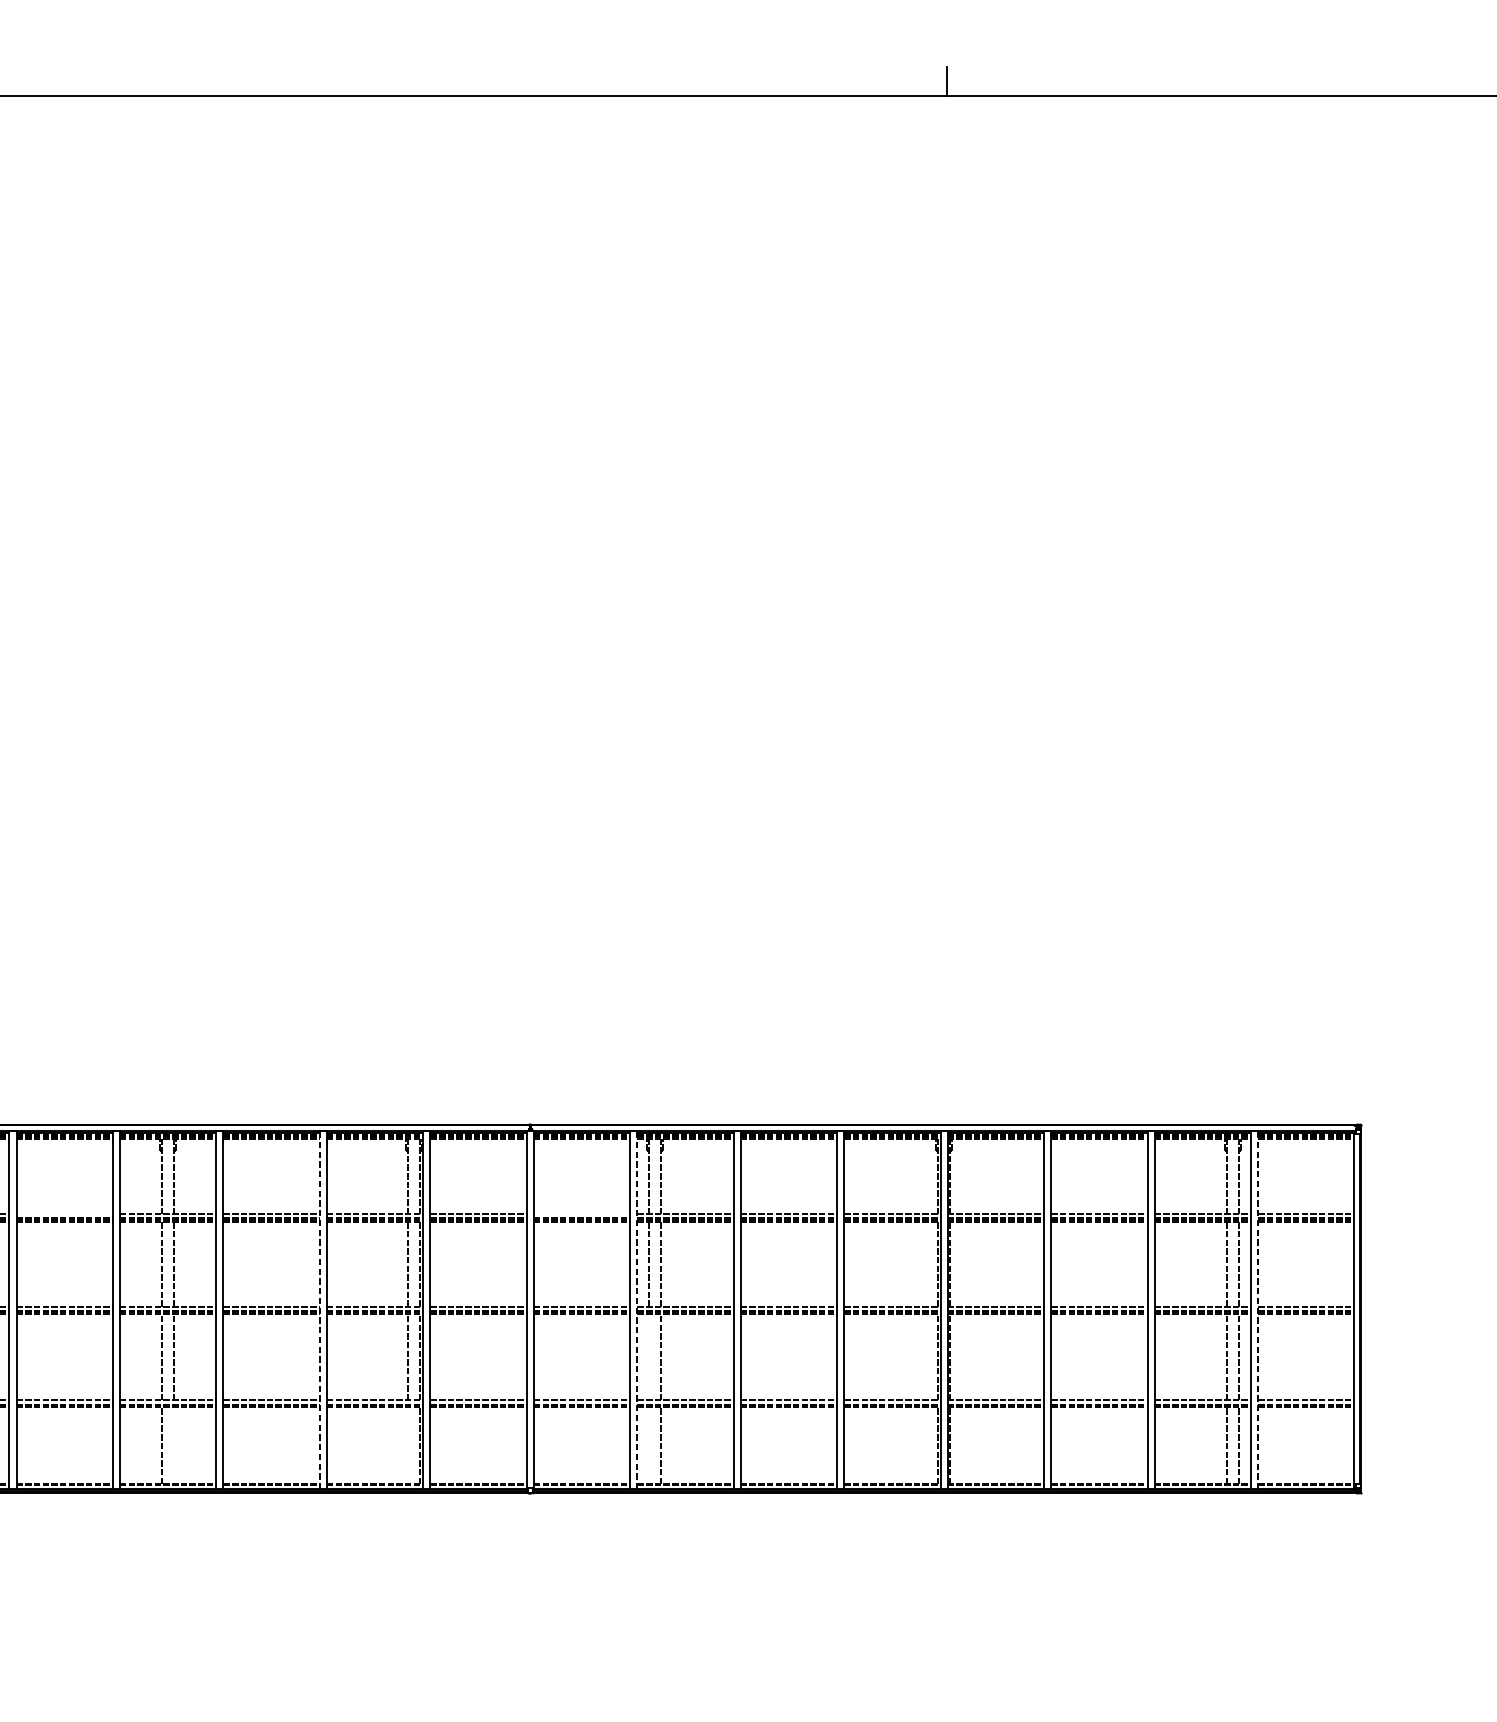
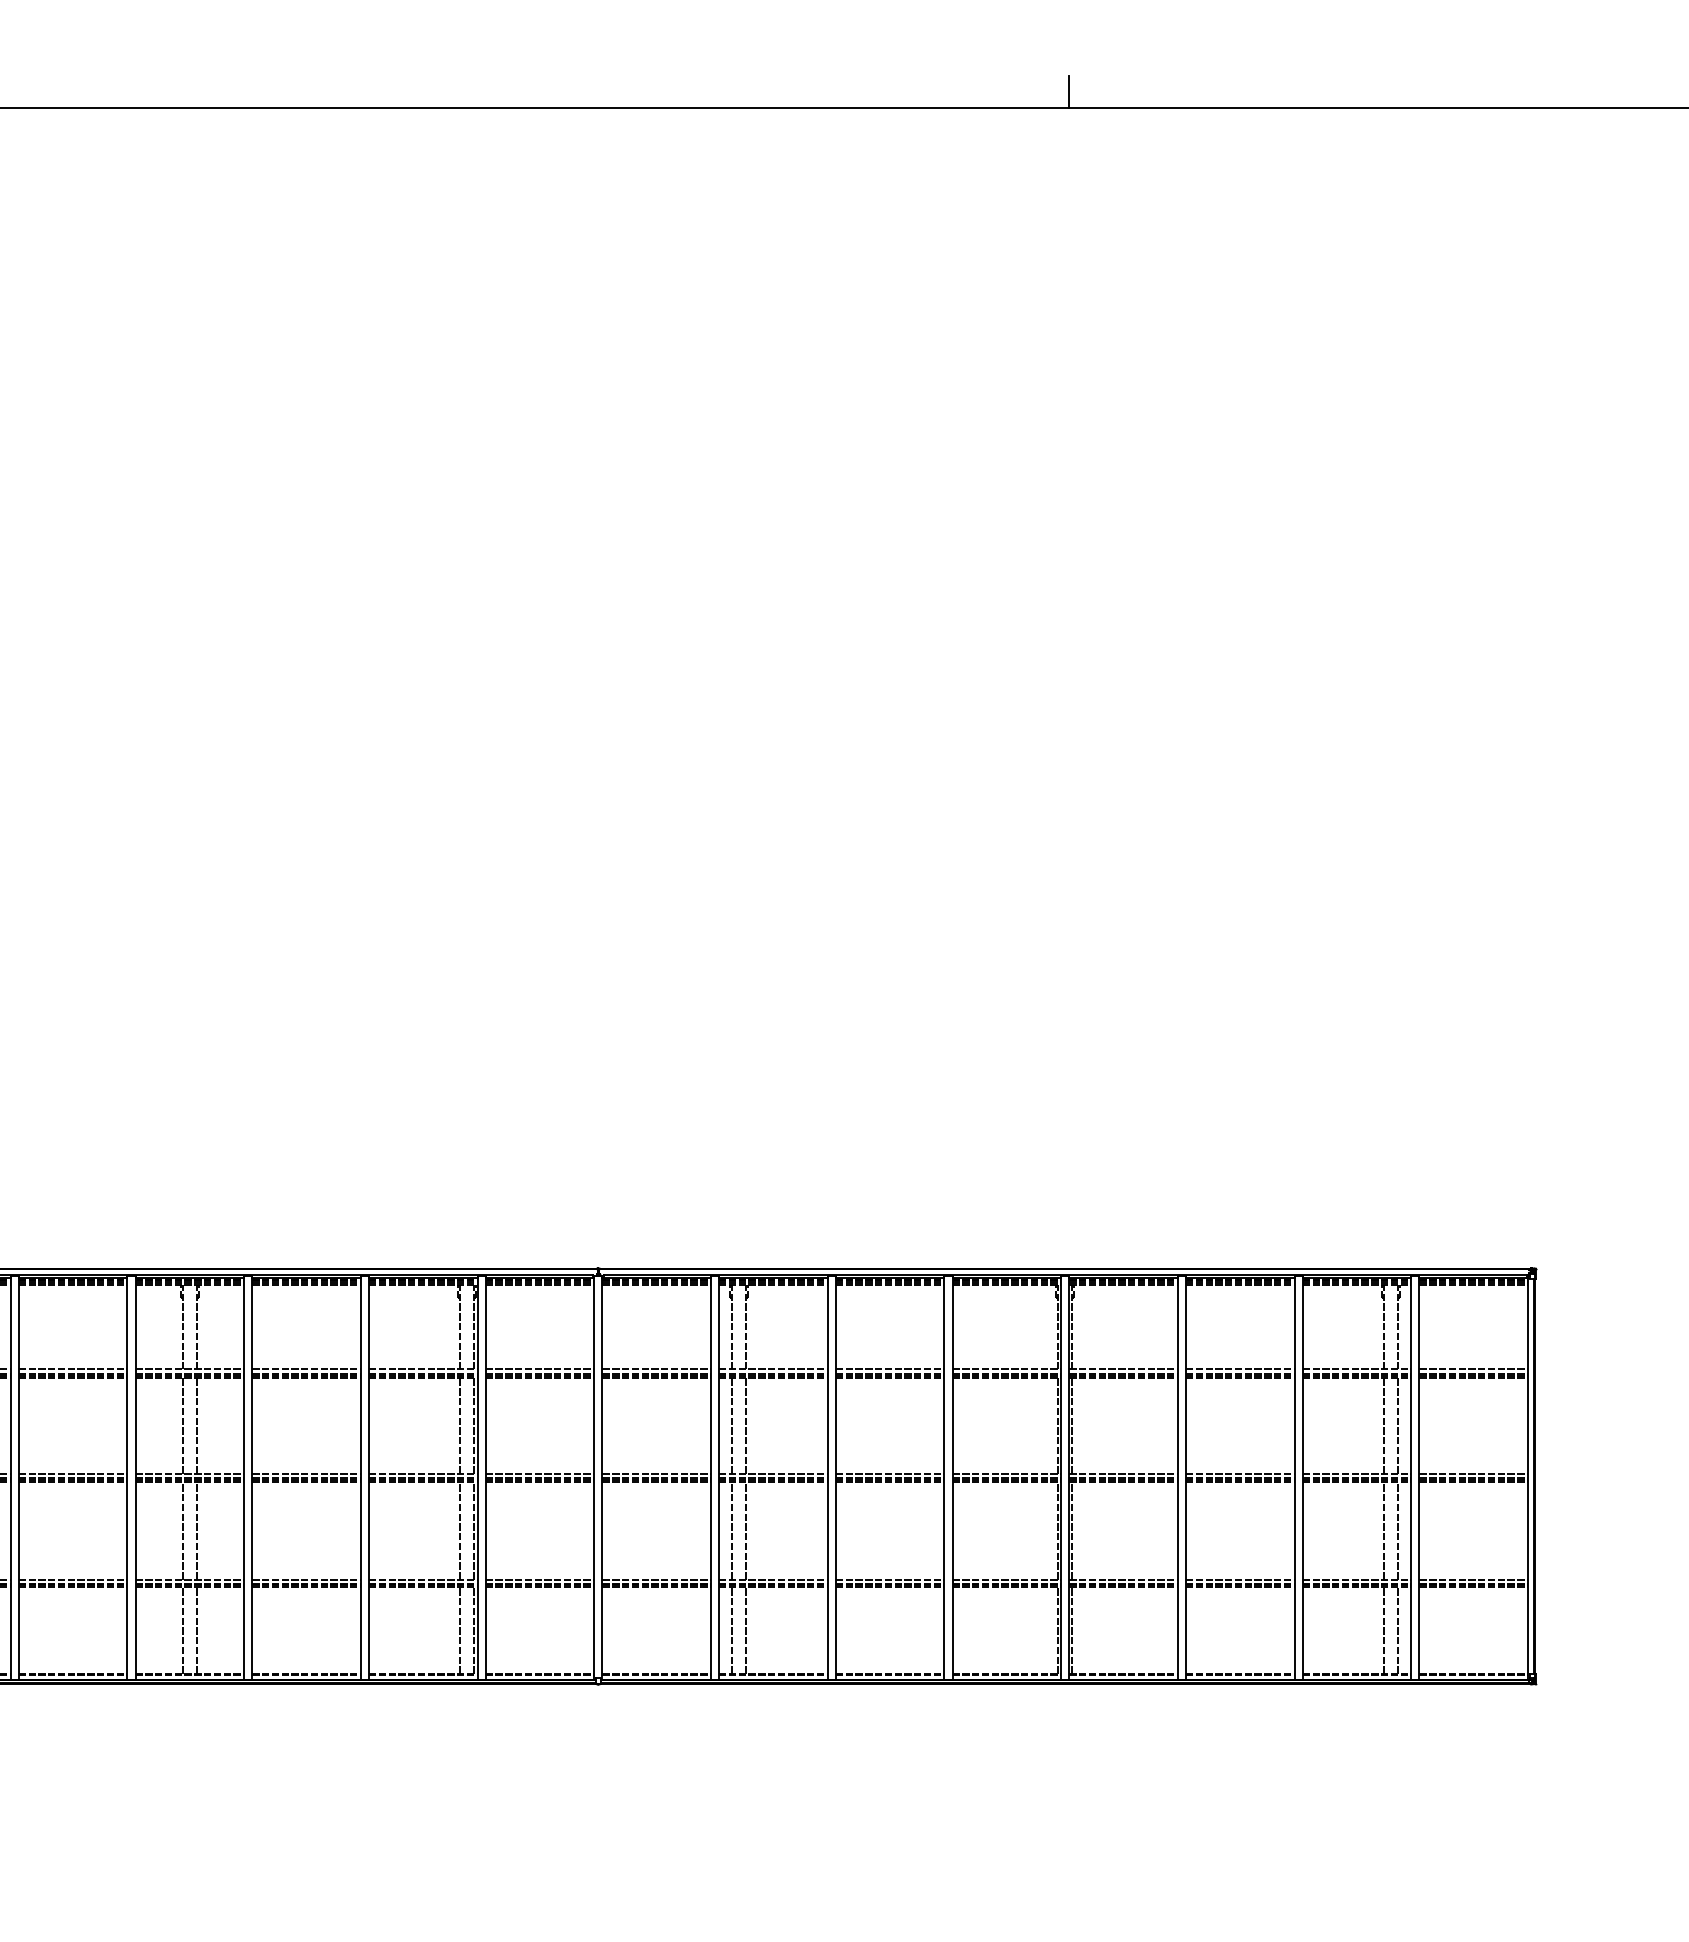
line: (64, 1214) -> (72, 1369), added
line: (581, 1214) -> (656, 1369), added
line: (319, 1310) -> (360, 1477), dashed -> solid
line: (637, 1310) -> (719, 1477), dashed -> solid
line: (1258, 1310) -> (1419, 1477), dashed -> solid
line: (649, 1356) -> (732, 1530), added
line: (174, 1445) -> (196, 1630), added
line: (408, 1445) -> (460, 1630), added
line: (649, 1445) -> (732, 1630), added

